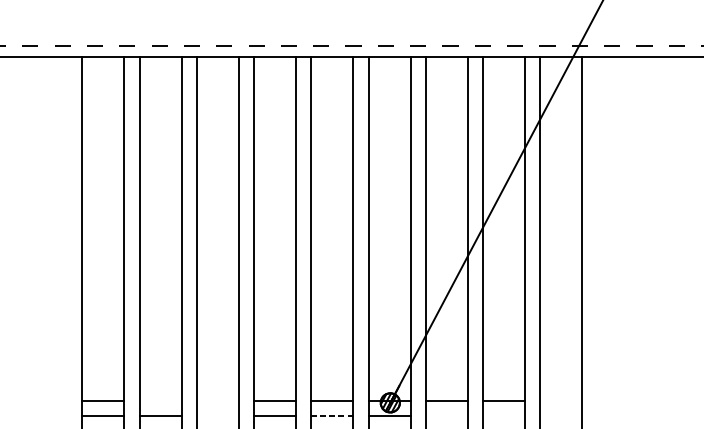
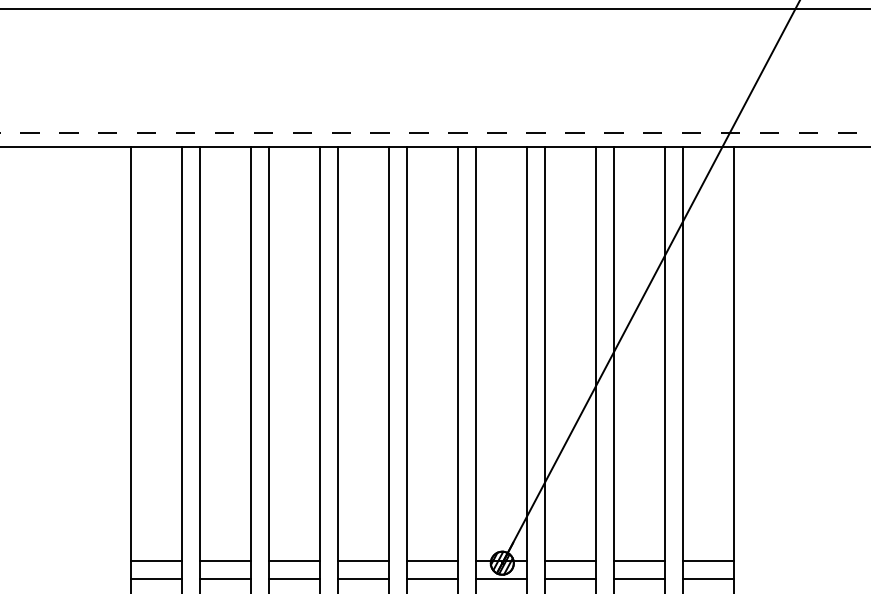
line: (160, 400) -> (225, 560), added
line: (217, 400) -> (294, 560), added
line: (561, 400) -> (708, 560), added
line: (217, 416) -> (294, 579), added
line: (332, 416) -> (432, 579), dashed -> solid
line: (446, 416) -> (570, 579), added
line: (504, 416) -> (639, 579), added
line: (561, 416) -> (708, 579), added

